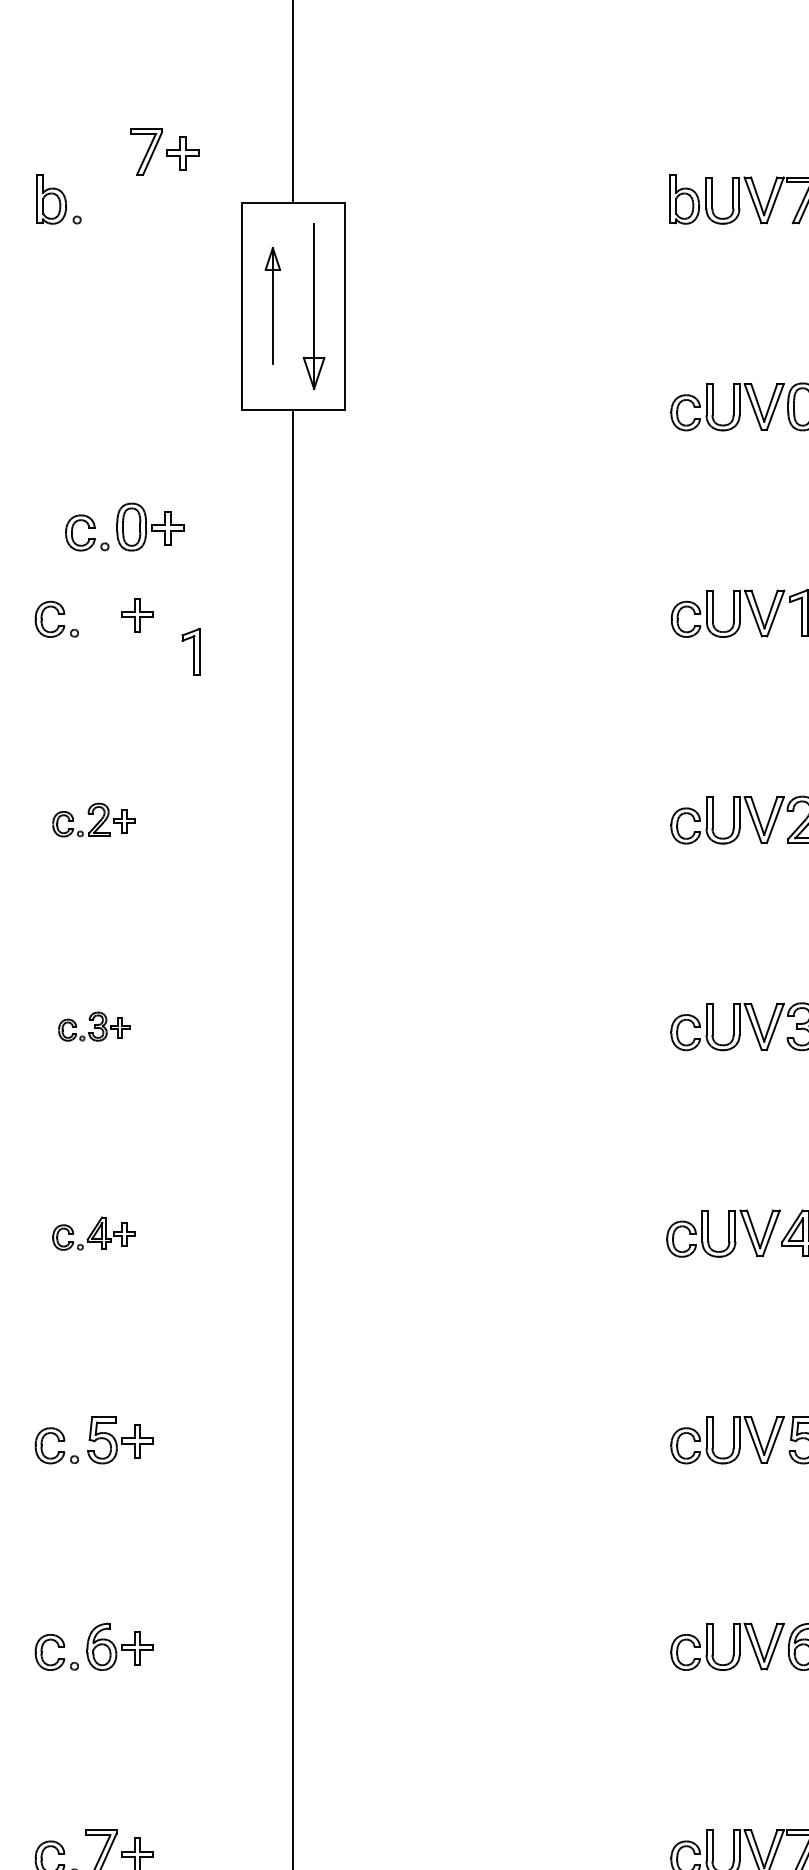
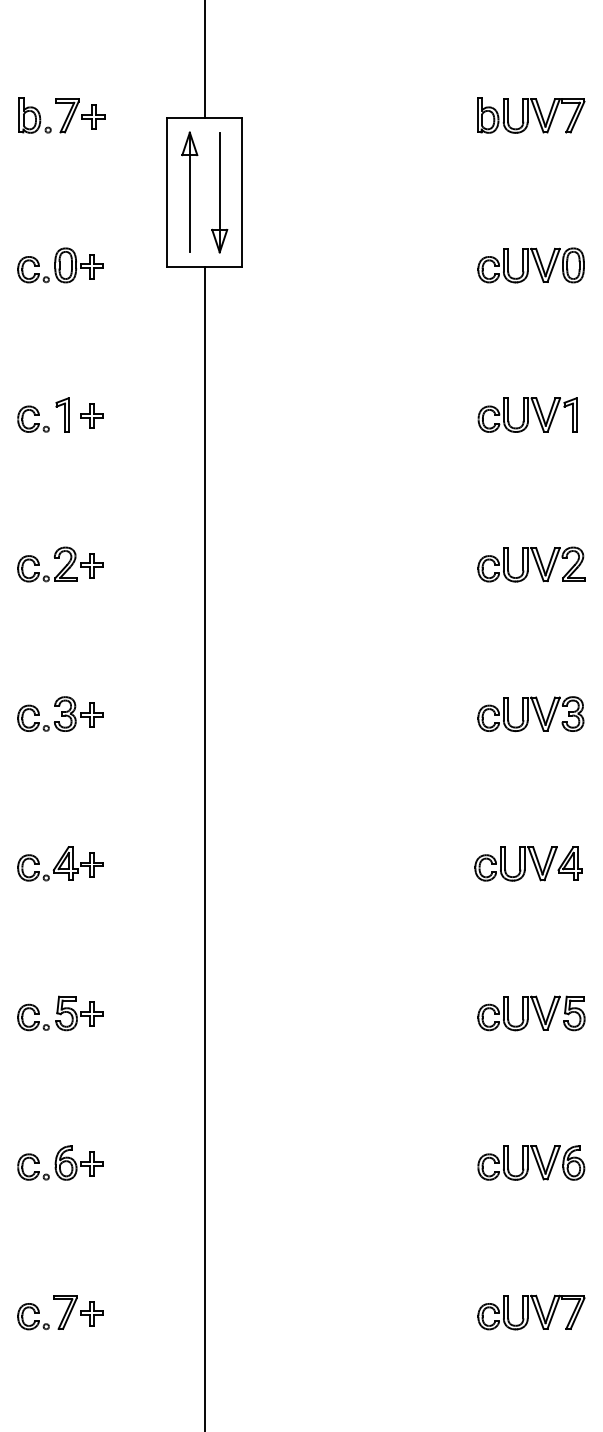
part: (164, 151) -> (80, 115), moved
part: (272, 304) -> (189, 191), size x1.43
part: (124, 527) -> (60, 265), moved
part: (190, 651) -> (62, 414), moved
part: (94, 820) -> (60, 564), size x1.43
part: (94, 1025) -> (60, 713), size x1.67
part: (94, 1233) -> (60, 863), size x1.43

